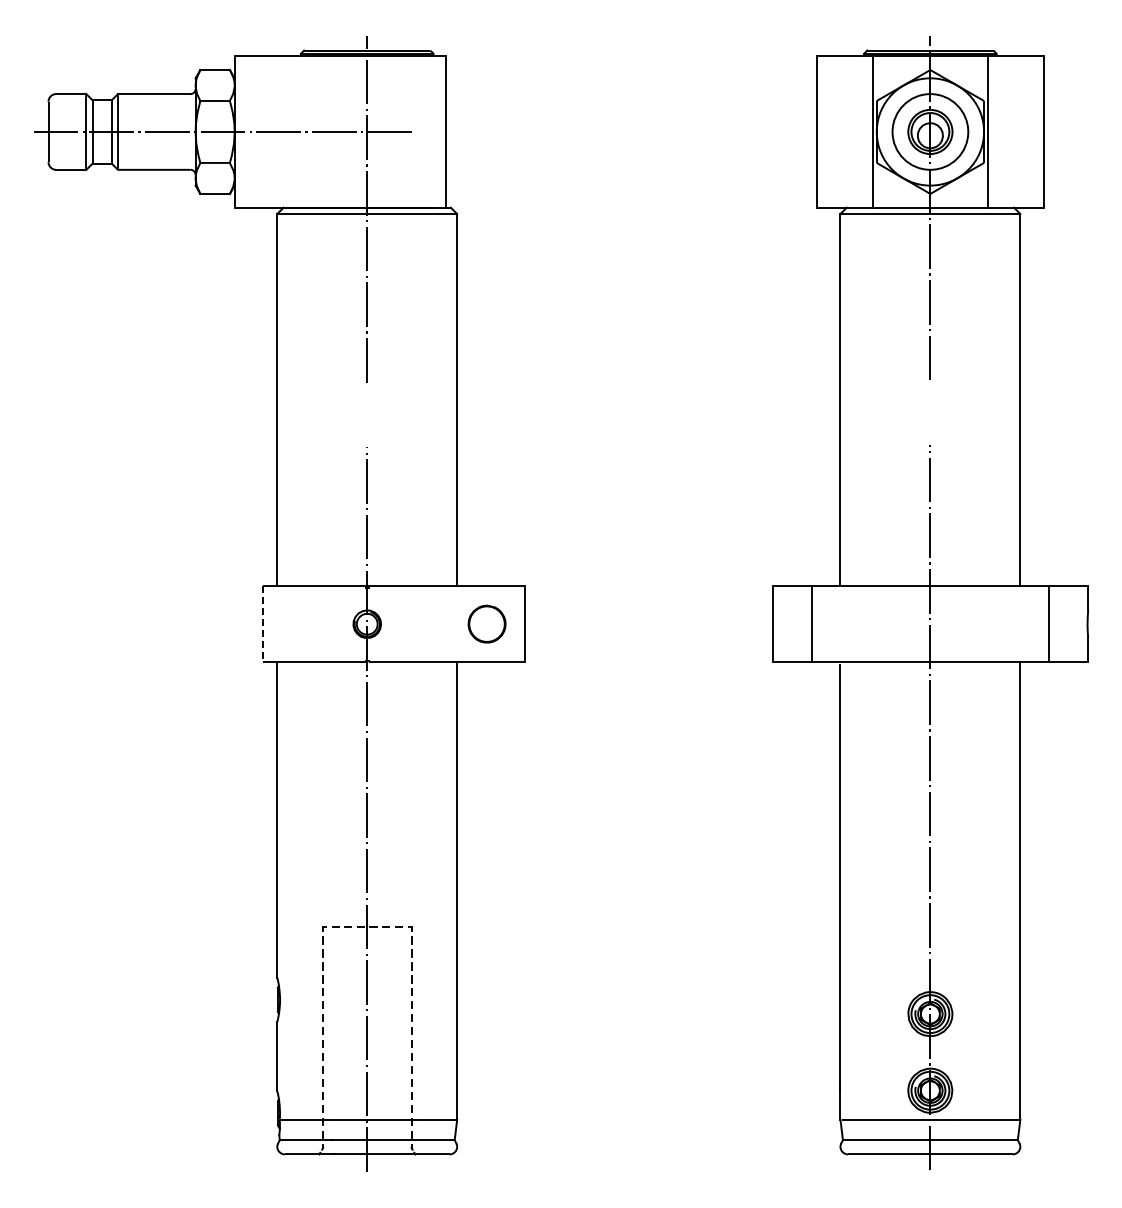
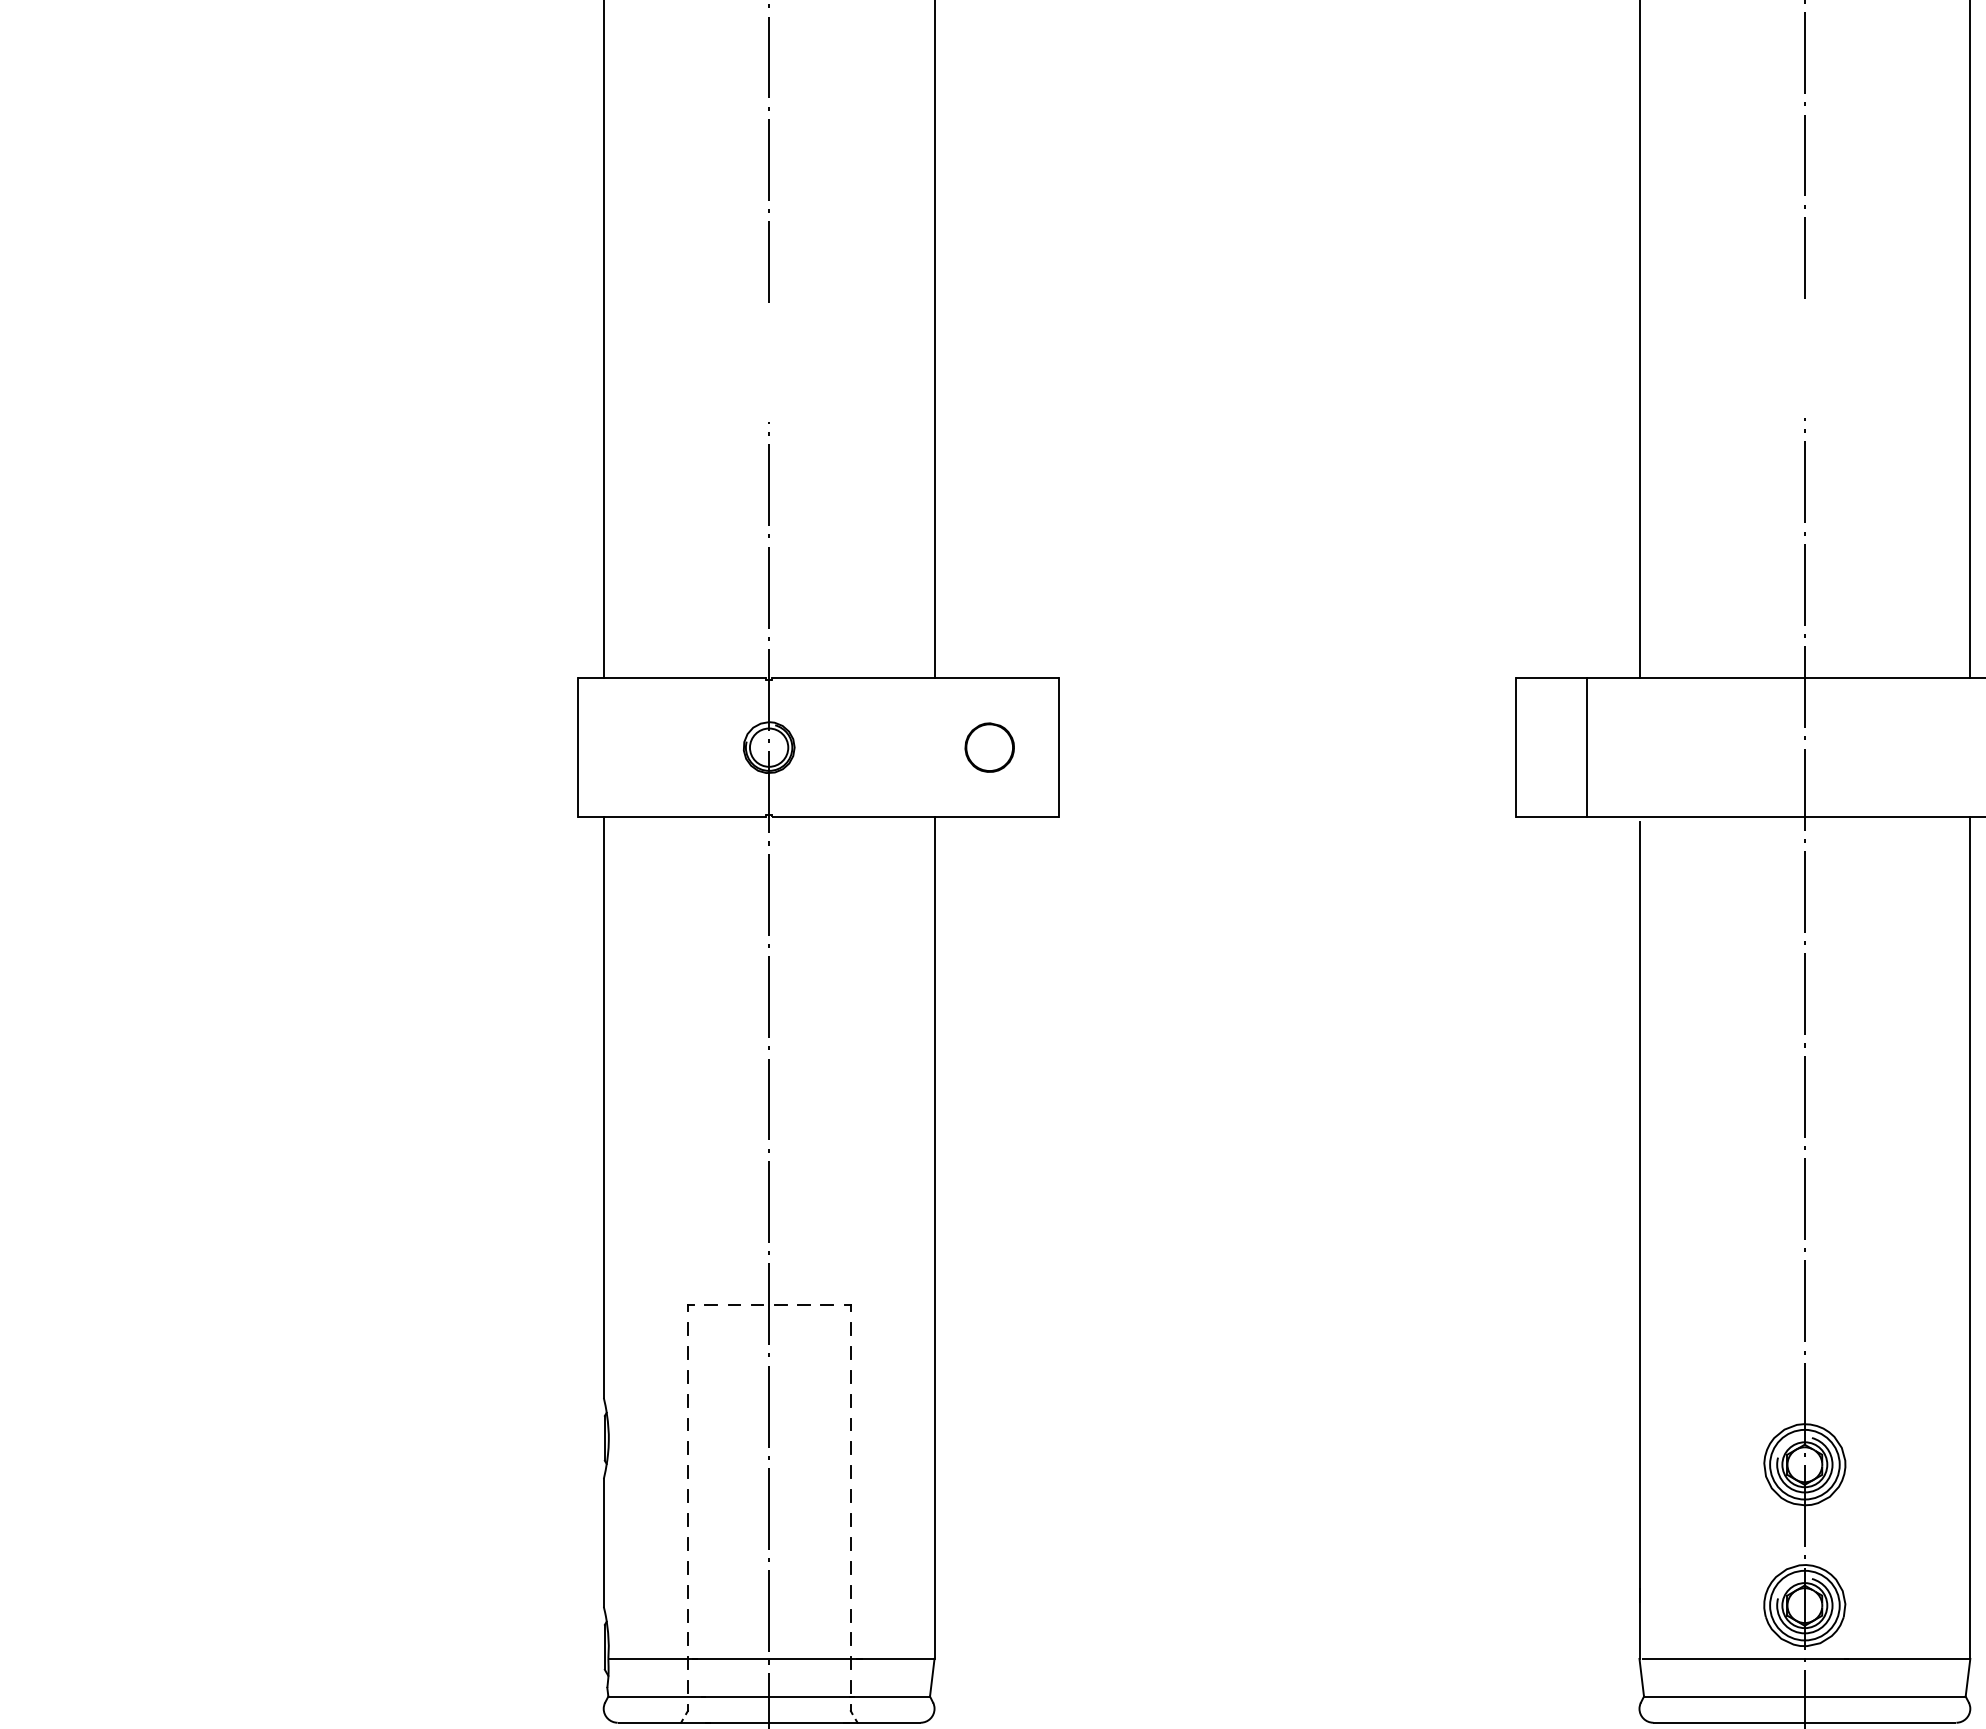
line: (263, 624) -> (578, 748), dashed -> solid
part: (487, 624) -> (990, 748), size x0.71

